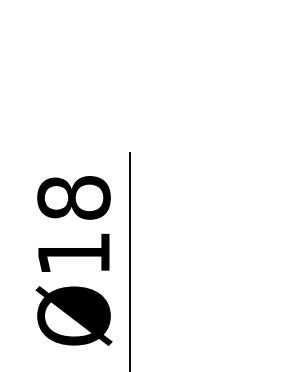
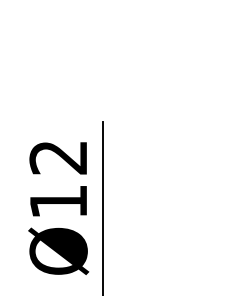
text: (73, 197) -> (58, 157), Ø18 -> Ø12

